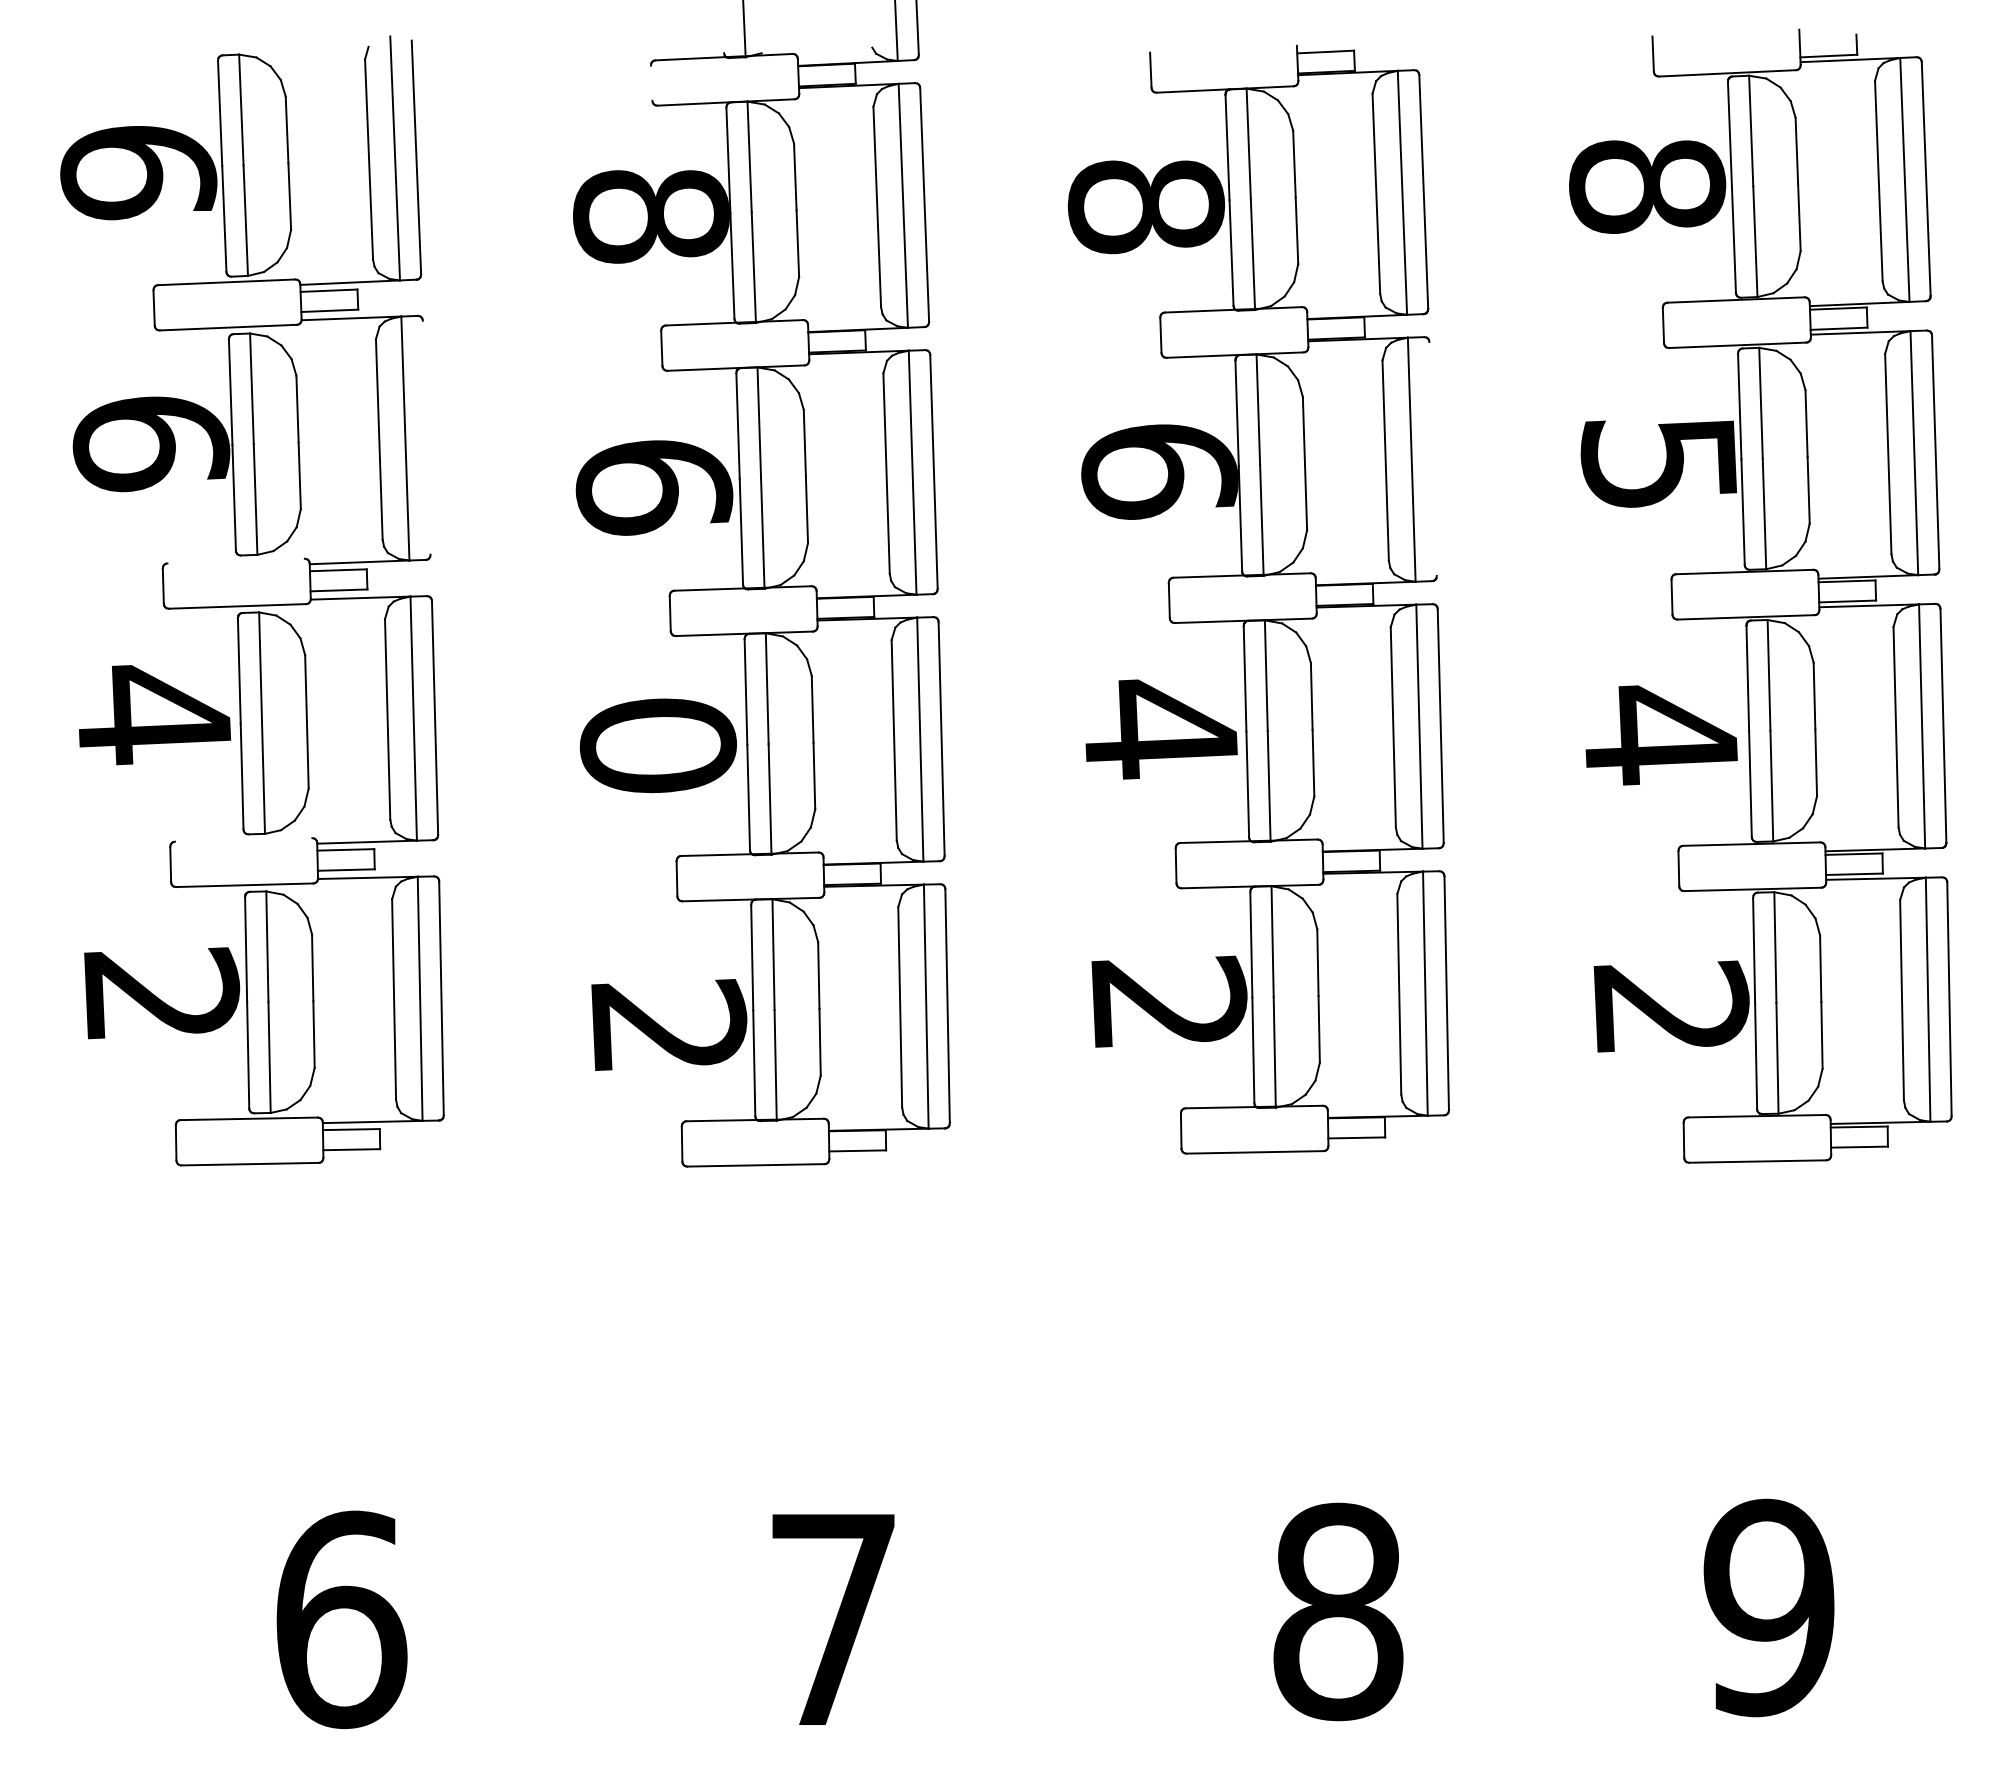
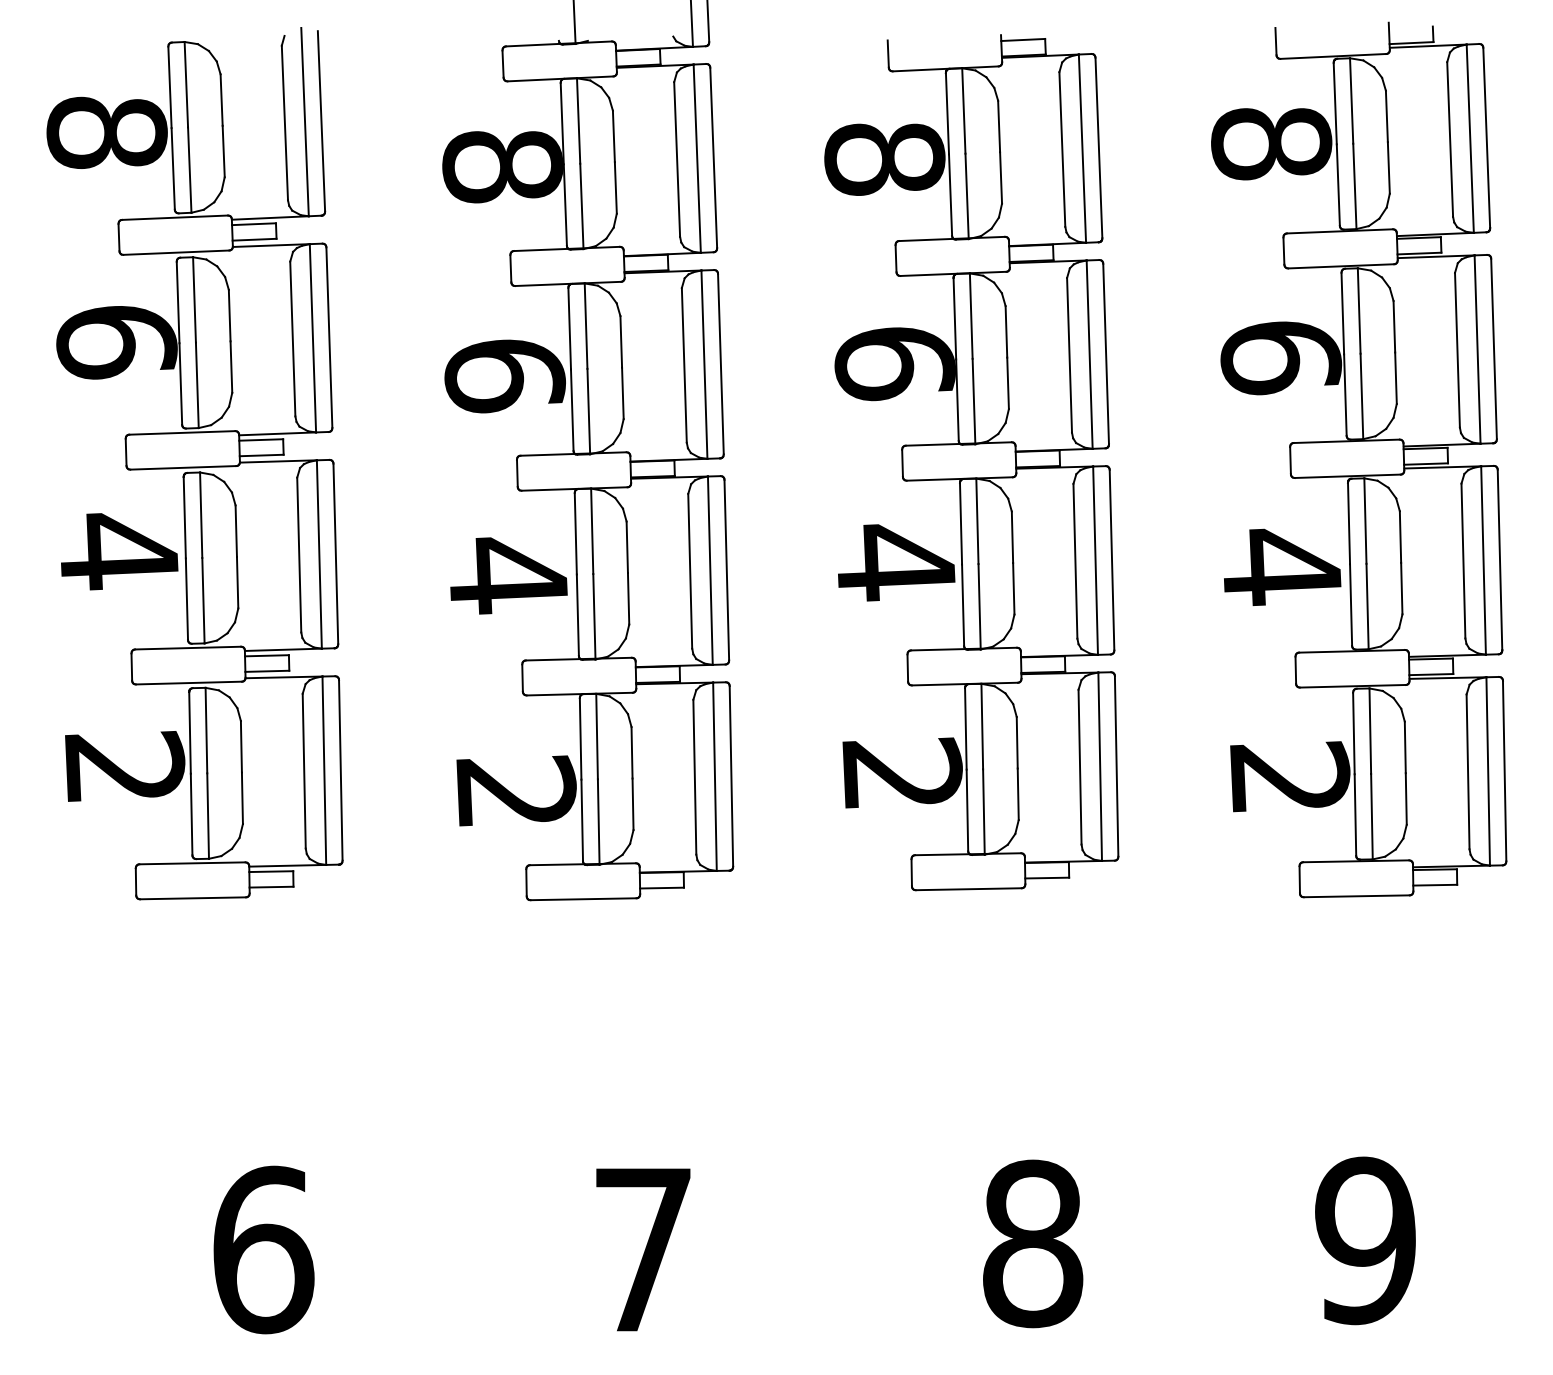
line: (651, 82) -> (502, 63), added
text: (138, 172) -> (106, 132), 6 -> 8
line: (426, 437) -> (329, 337), added
line: (1432, 458) -> (1105, 353), added
text: (1659, 464) -> (1280, 358), 5 -> 6
line: (235, 560) -> (181, 432), added
text: (657, 746) -> (507, 575), 0 -> 4
line: (243, 839) -> (188, 647), added

